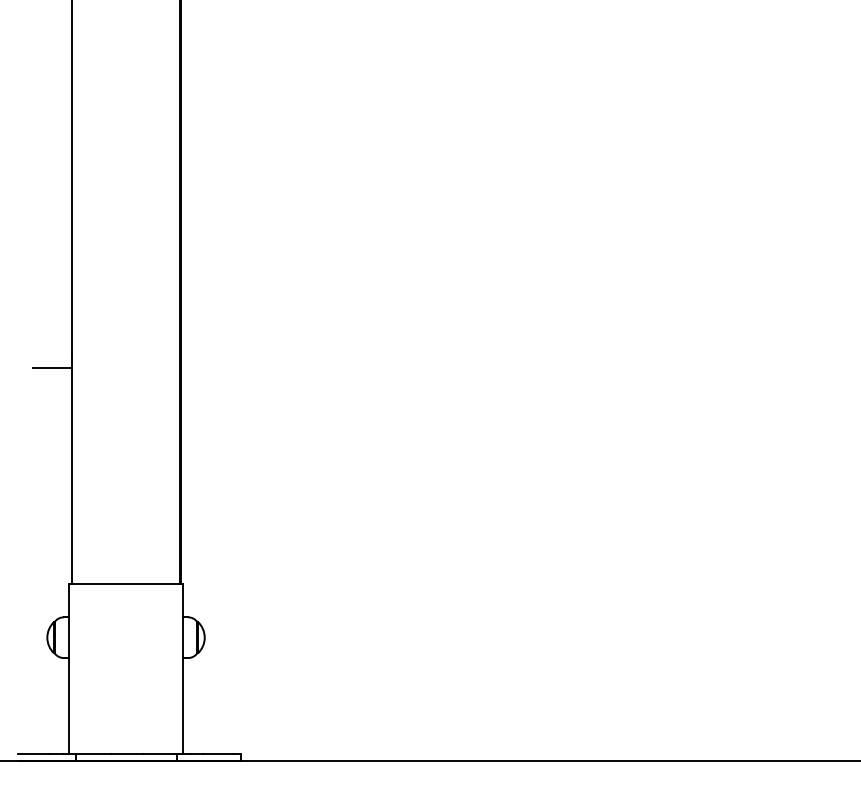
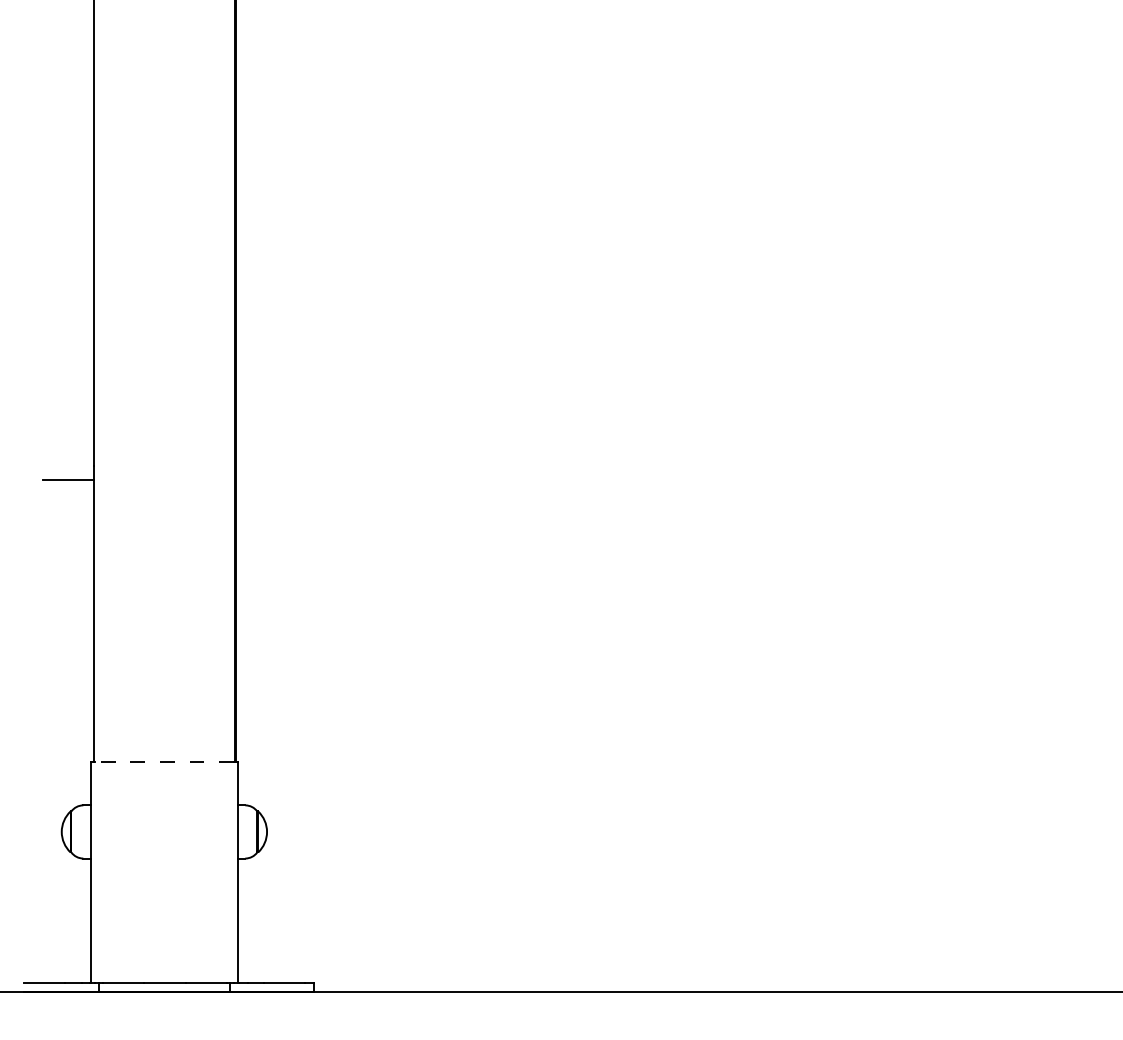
line: (125, 583) -> (163, 761), solid -> dashed

